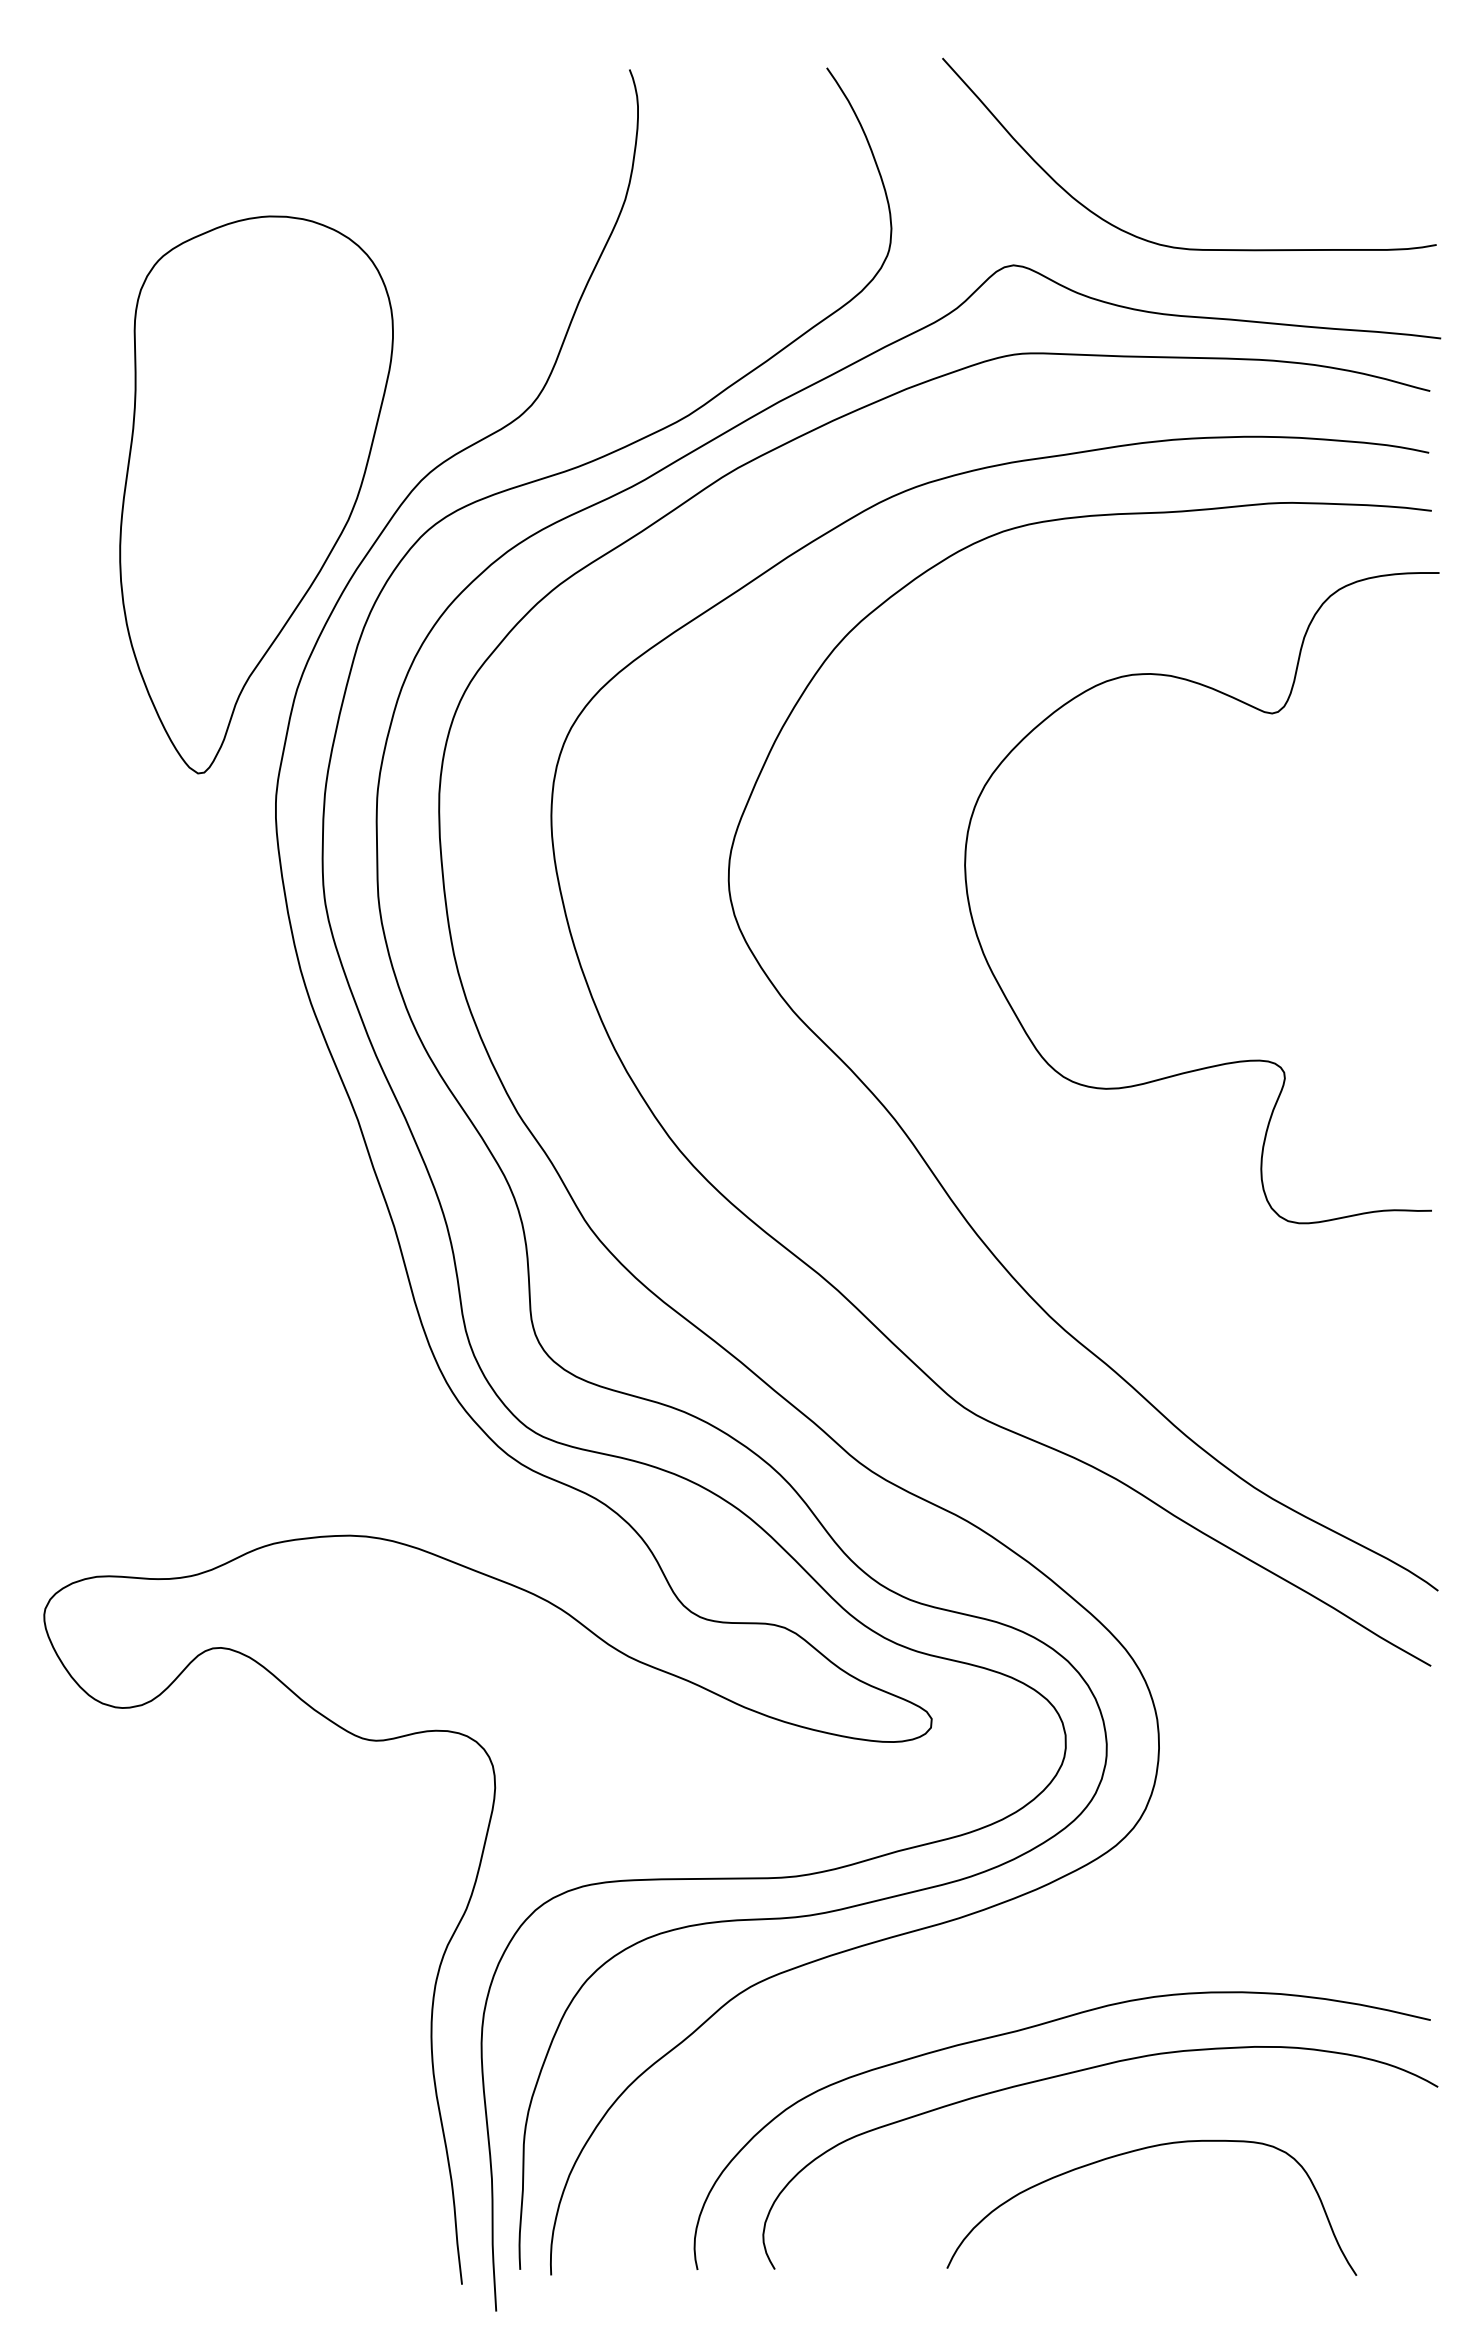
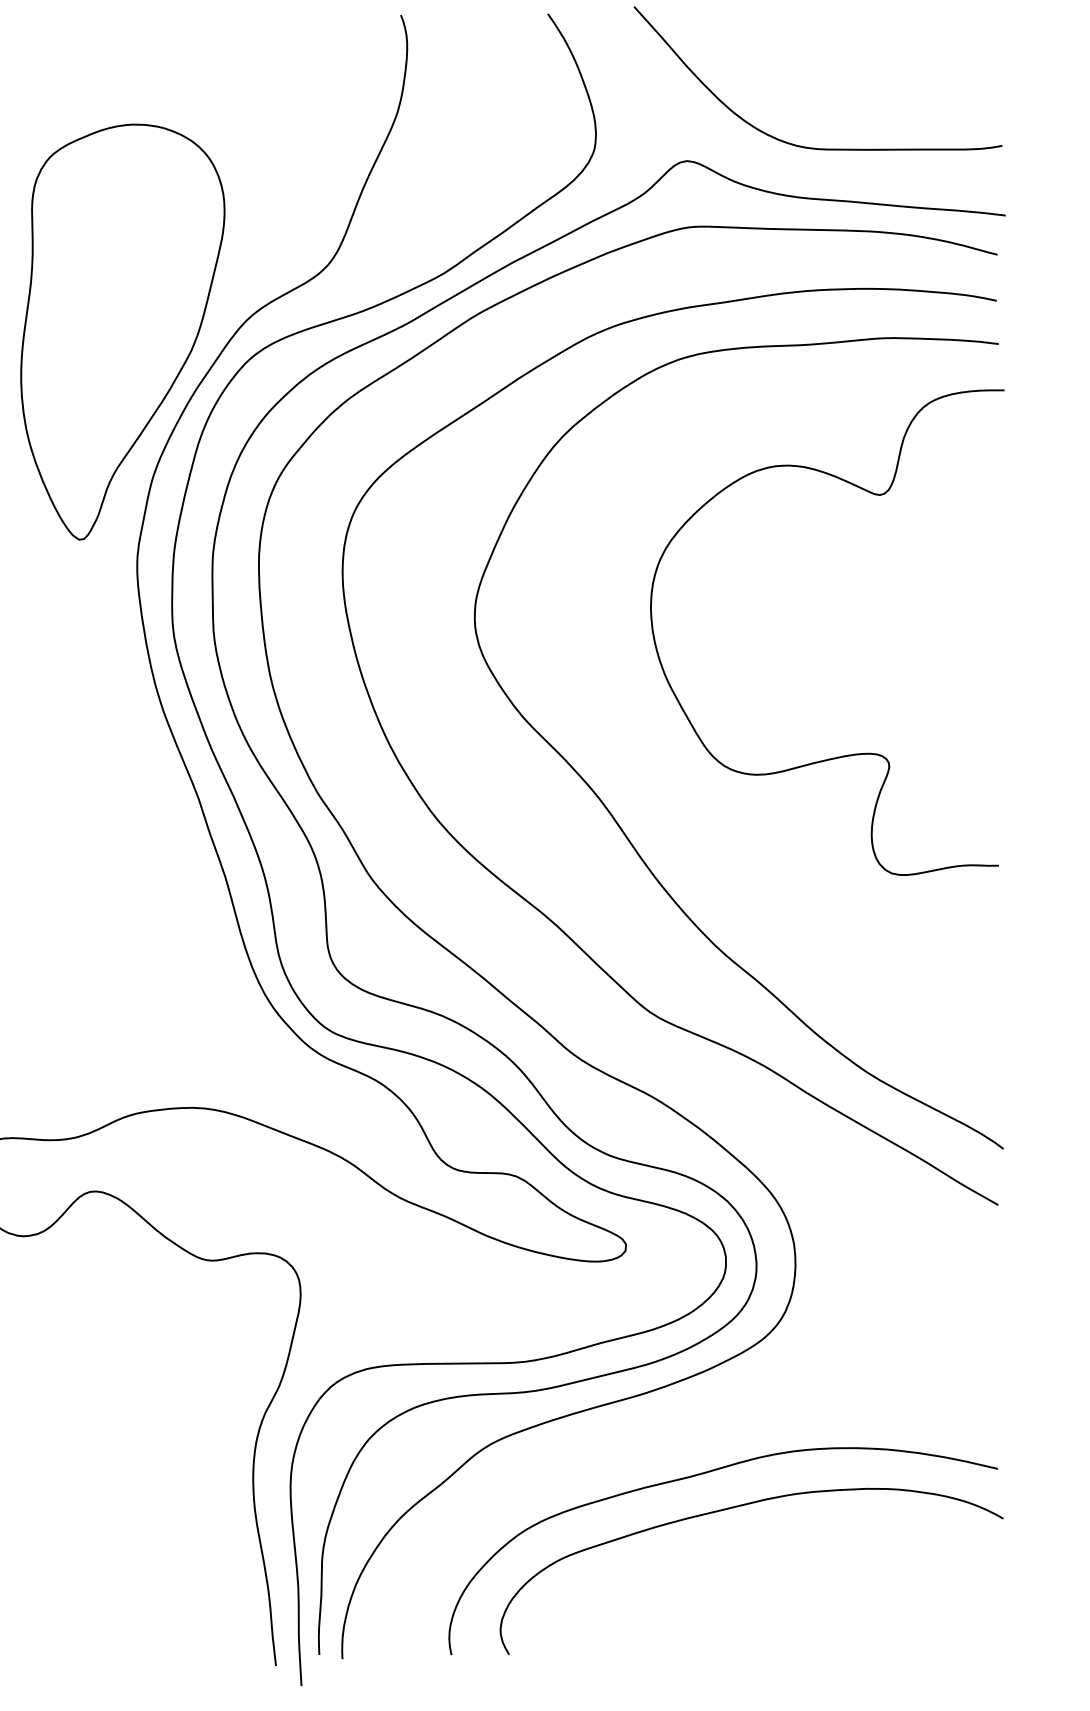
curve: (1136, 2151) -> (778, 1566), removed

